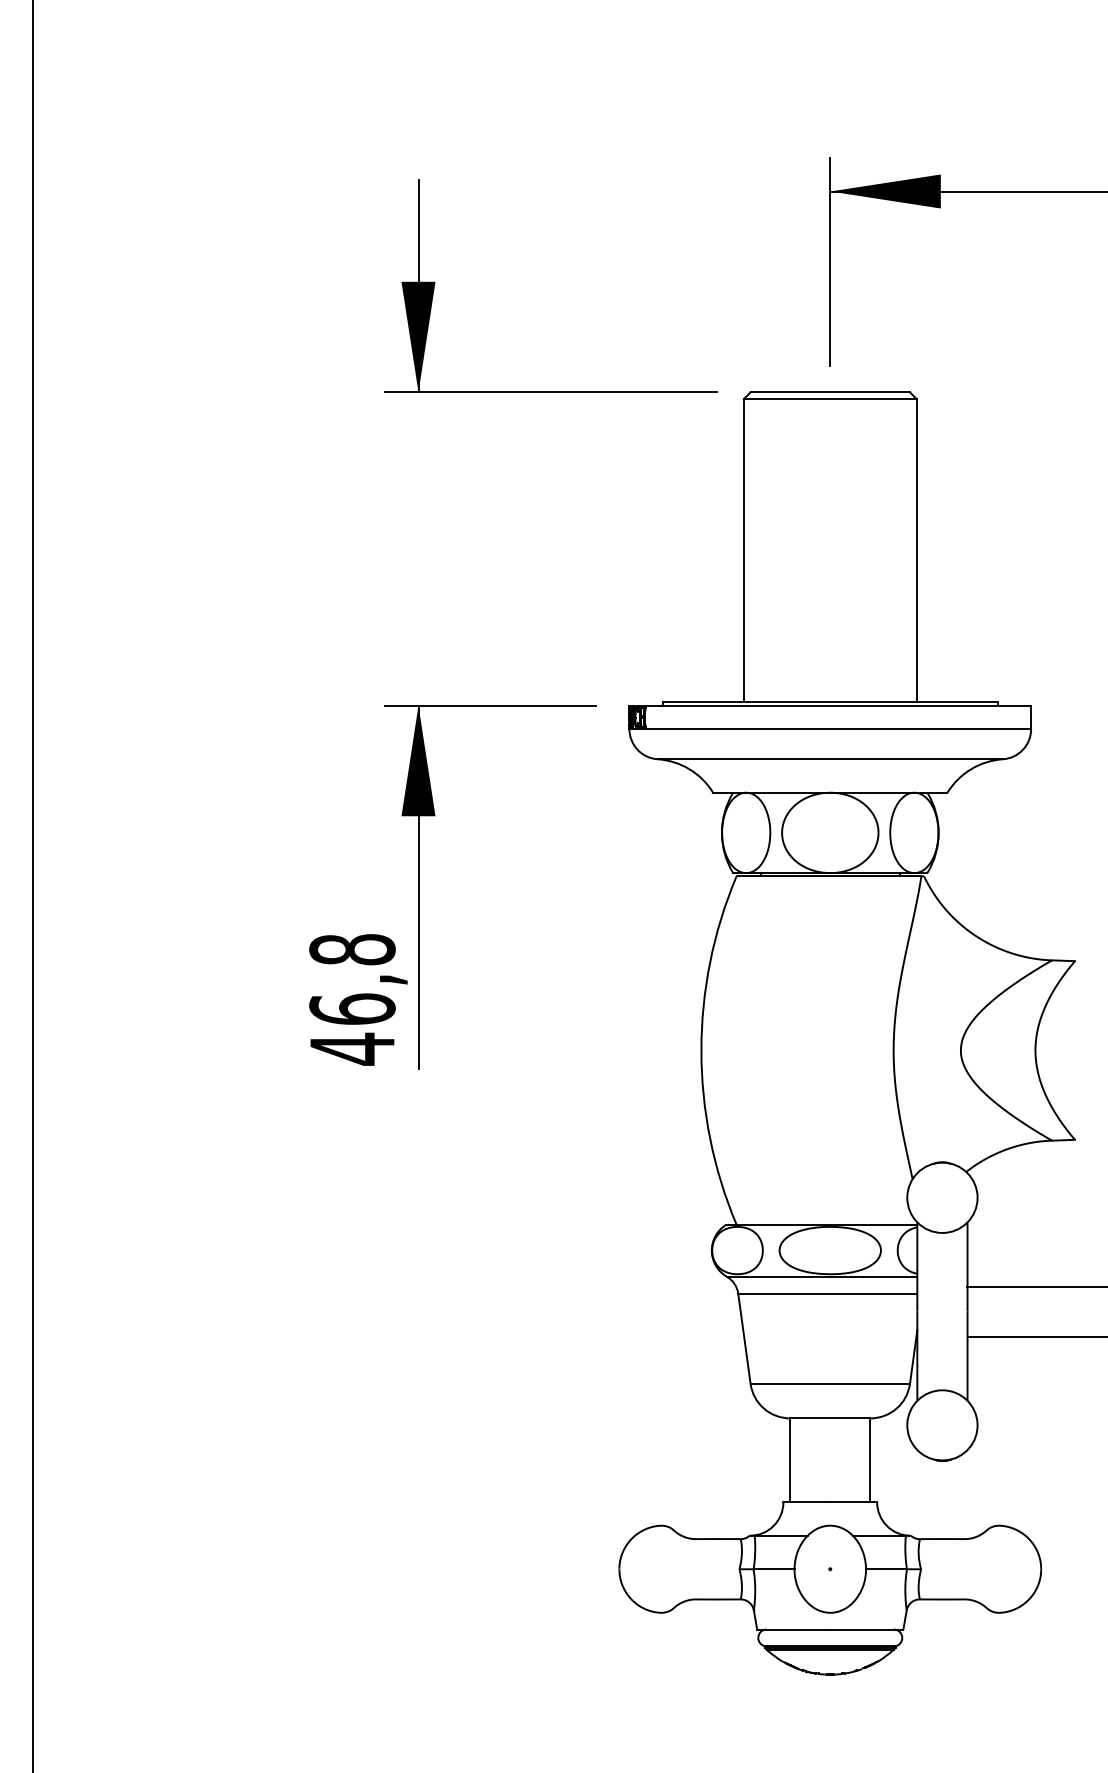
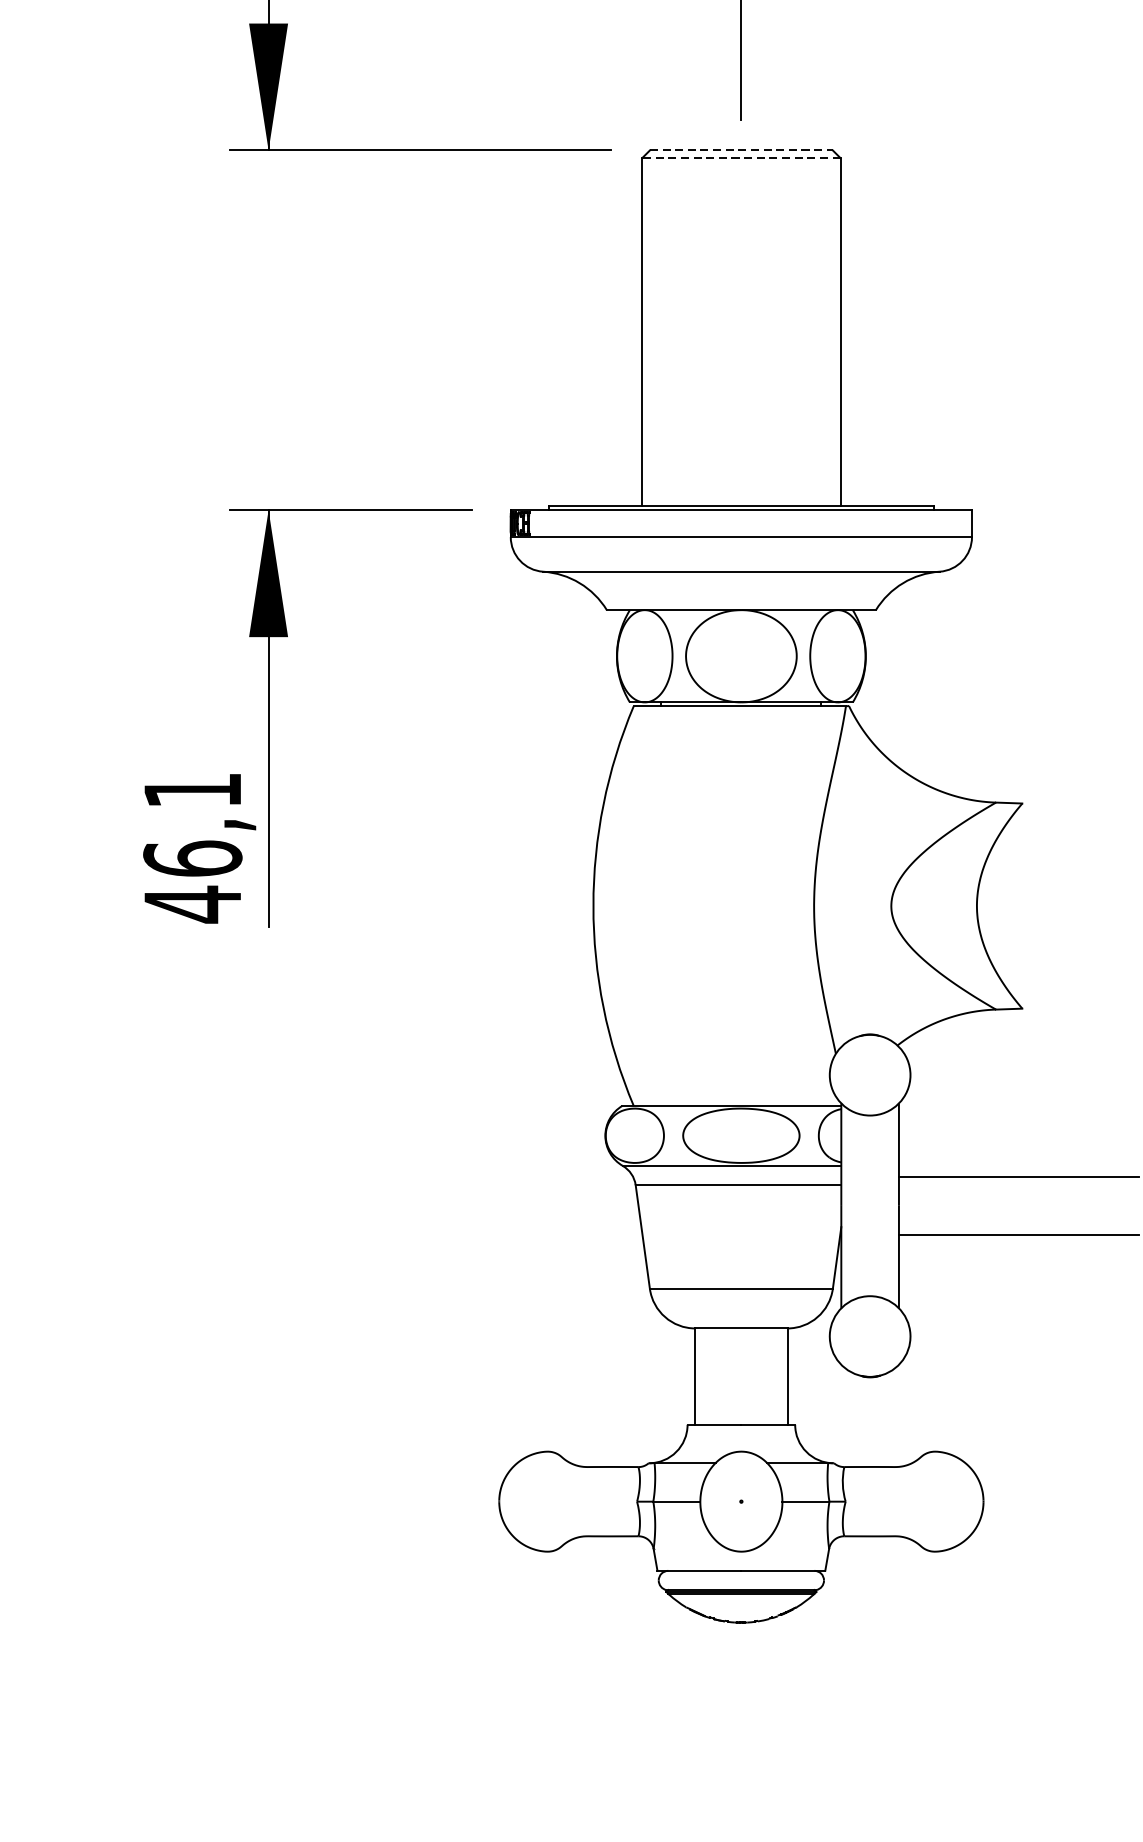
line: (830, 392) -> (741, 150), solid -> dashed
line: (829, 399) -> (740, 158), solid -> dashed
text: (352, 949) -> (192, 790), 46,8 -> 46,1

